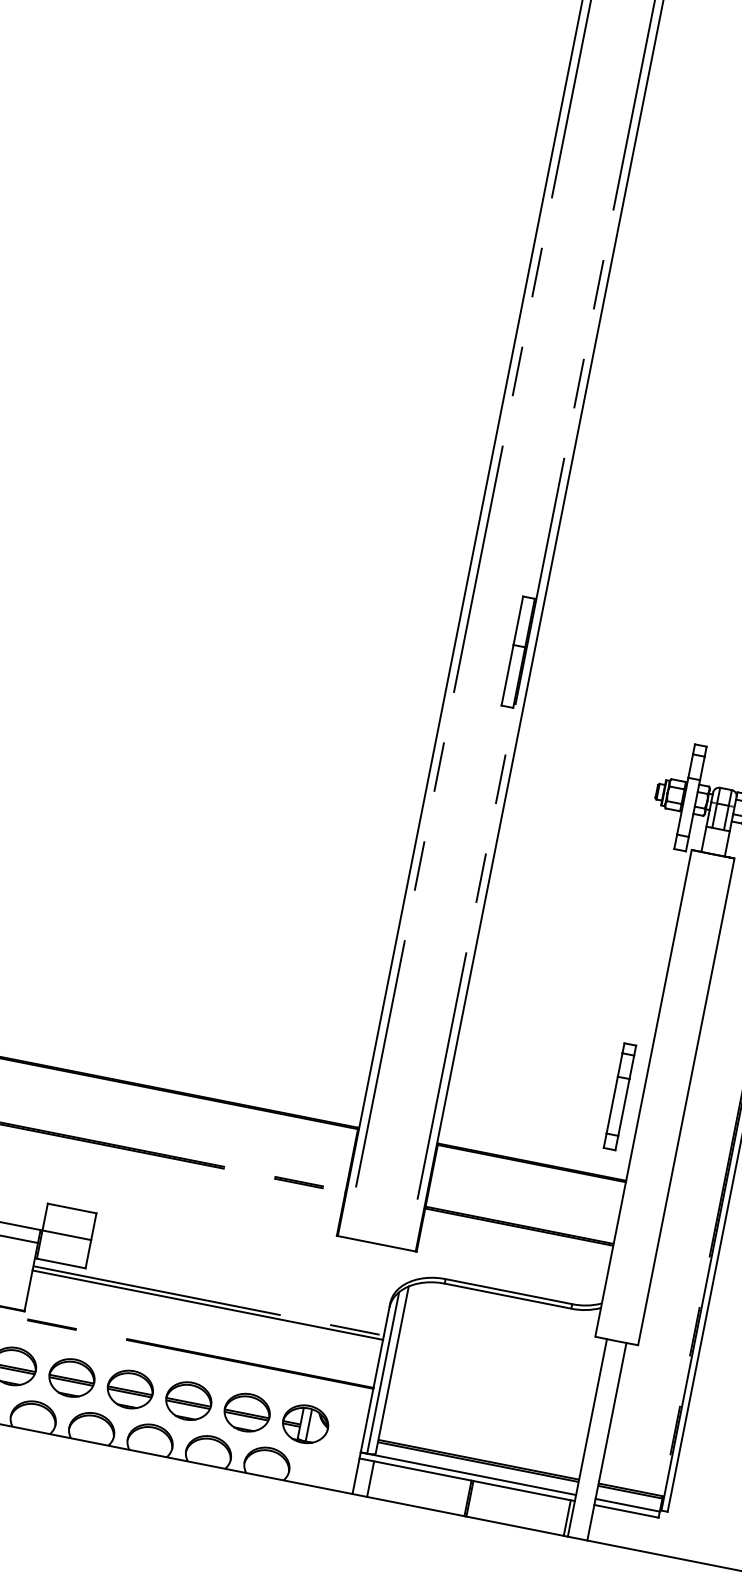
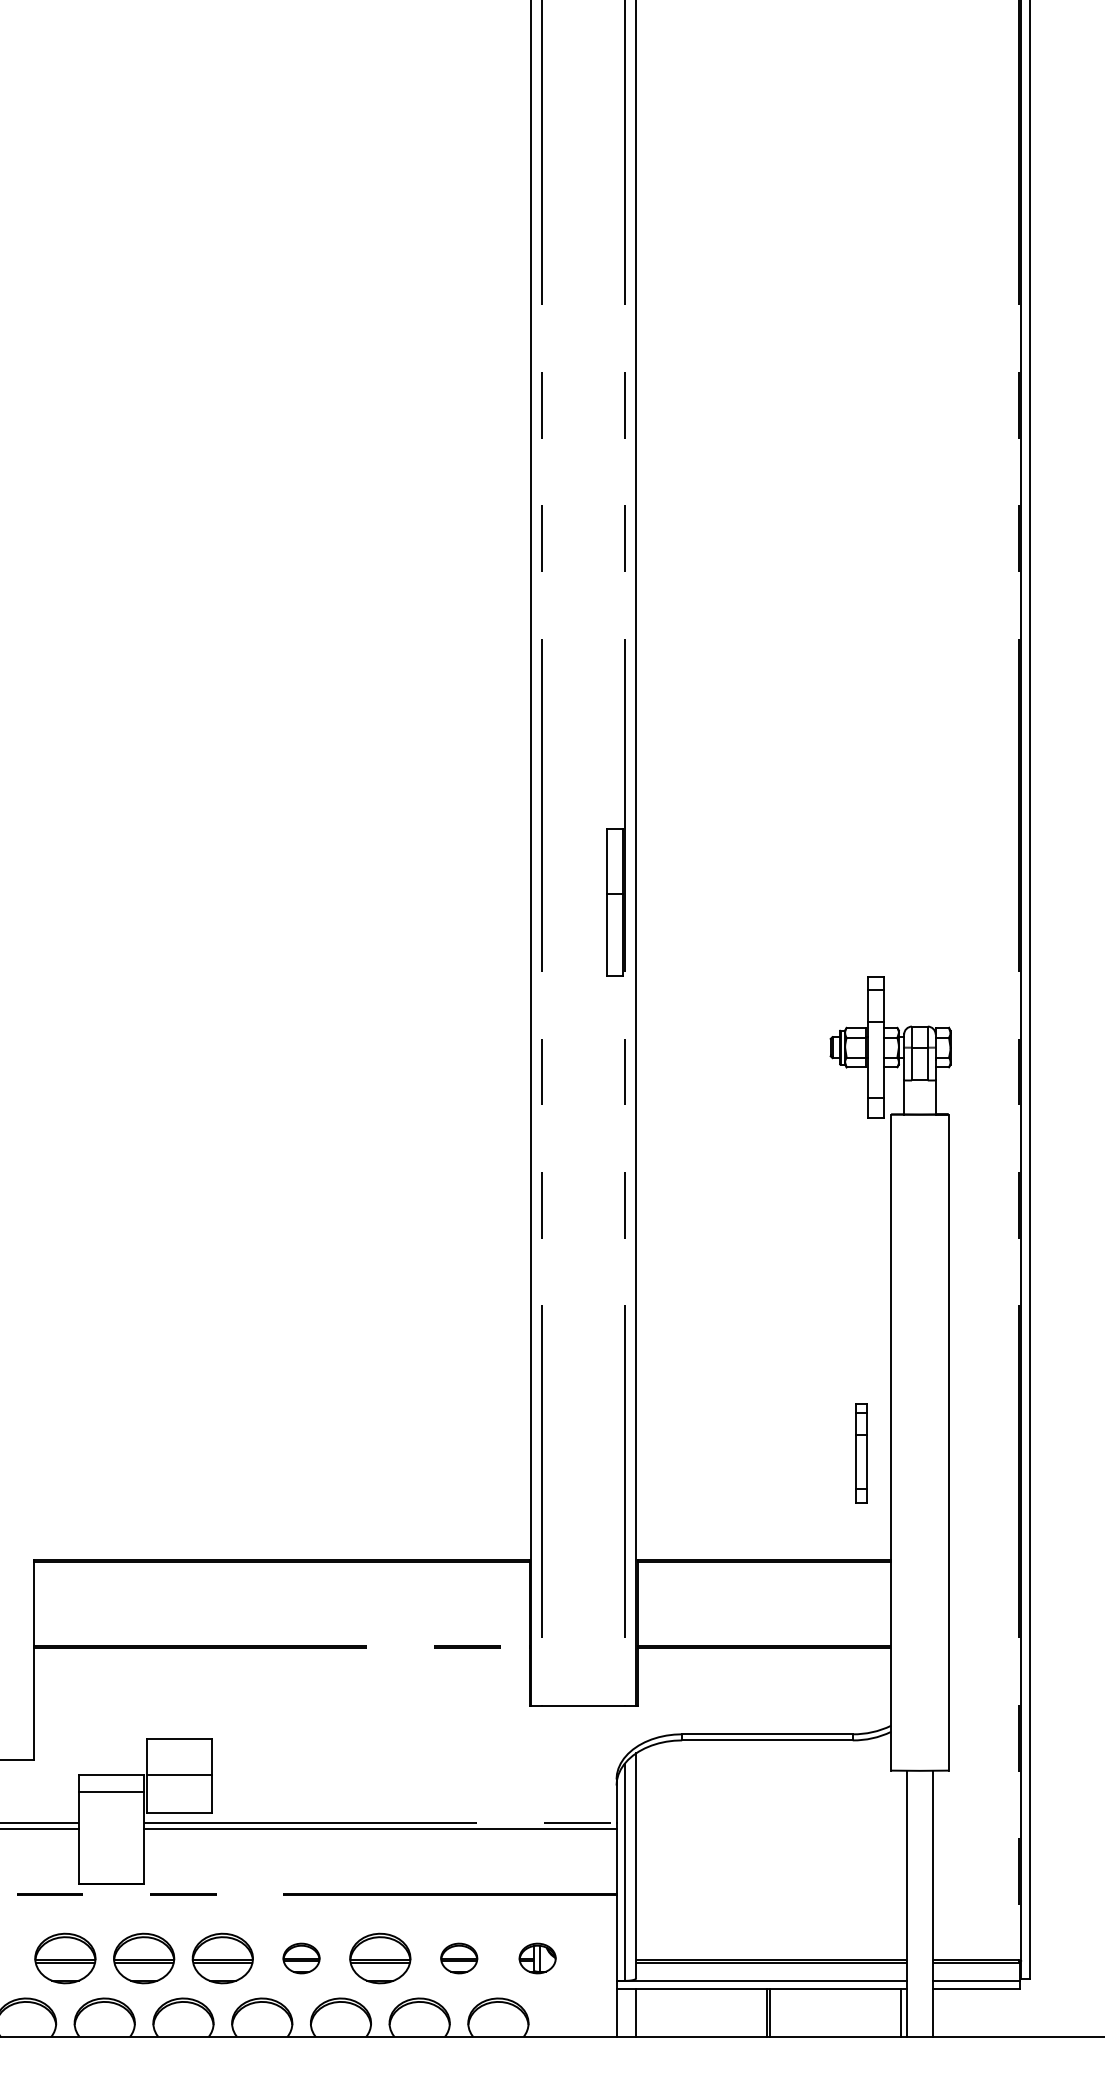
part: (619, 1097) -> (861, 1453), size x0.7
part: (130, 1389) -> (301, 1958), size x0.6
part: (247, 1412) -> (459, 1958), size x0.6
part: (305, 1424) -> (537, 1958), size x0.6

